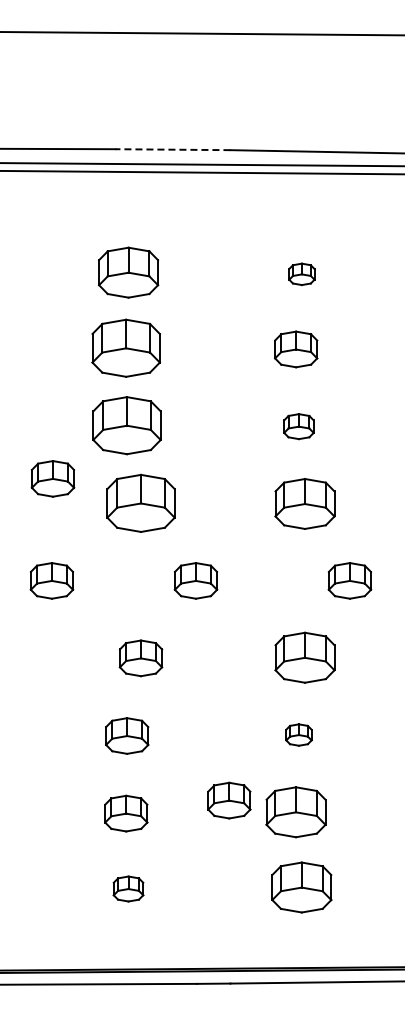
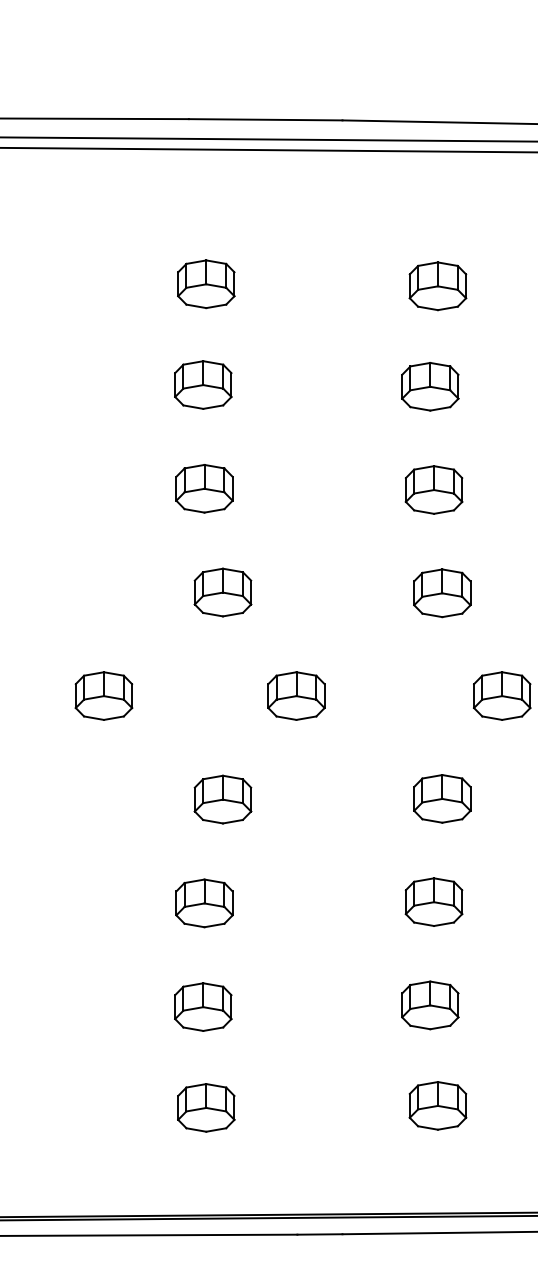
line: (172, 149) -> (265, 119), dashed -> solid
part: (128, 272) -> (206, 283), size x0.71
part: (301, 274) -> (437, 286), size x1.67
part: (126, 347) -> (203, 384), size x0.62
part: (127, 425) -> (204, 488), size x0.62
part: (298, 426) -> (433, 489), size x1.43
part: (52, 478) -> (104, 559), removed
part: (140, 503) -> (222, 592), size x0.62
part: (305, 503) -> (442, 592), size x0.71
part: (305, 657) -> (442, 798), size x0.71
part: (298, 734) -> (433, 901), size x1.67
part: (229, 800) -> (341, 989), removed
part: (296, 812) -> (430, 1005), size x0.71
part: (301, 887) -> (437, 1105), size x0.71
part: (128, 888) -> (206, 1107), size x1.43

